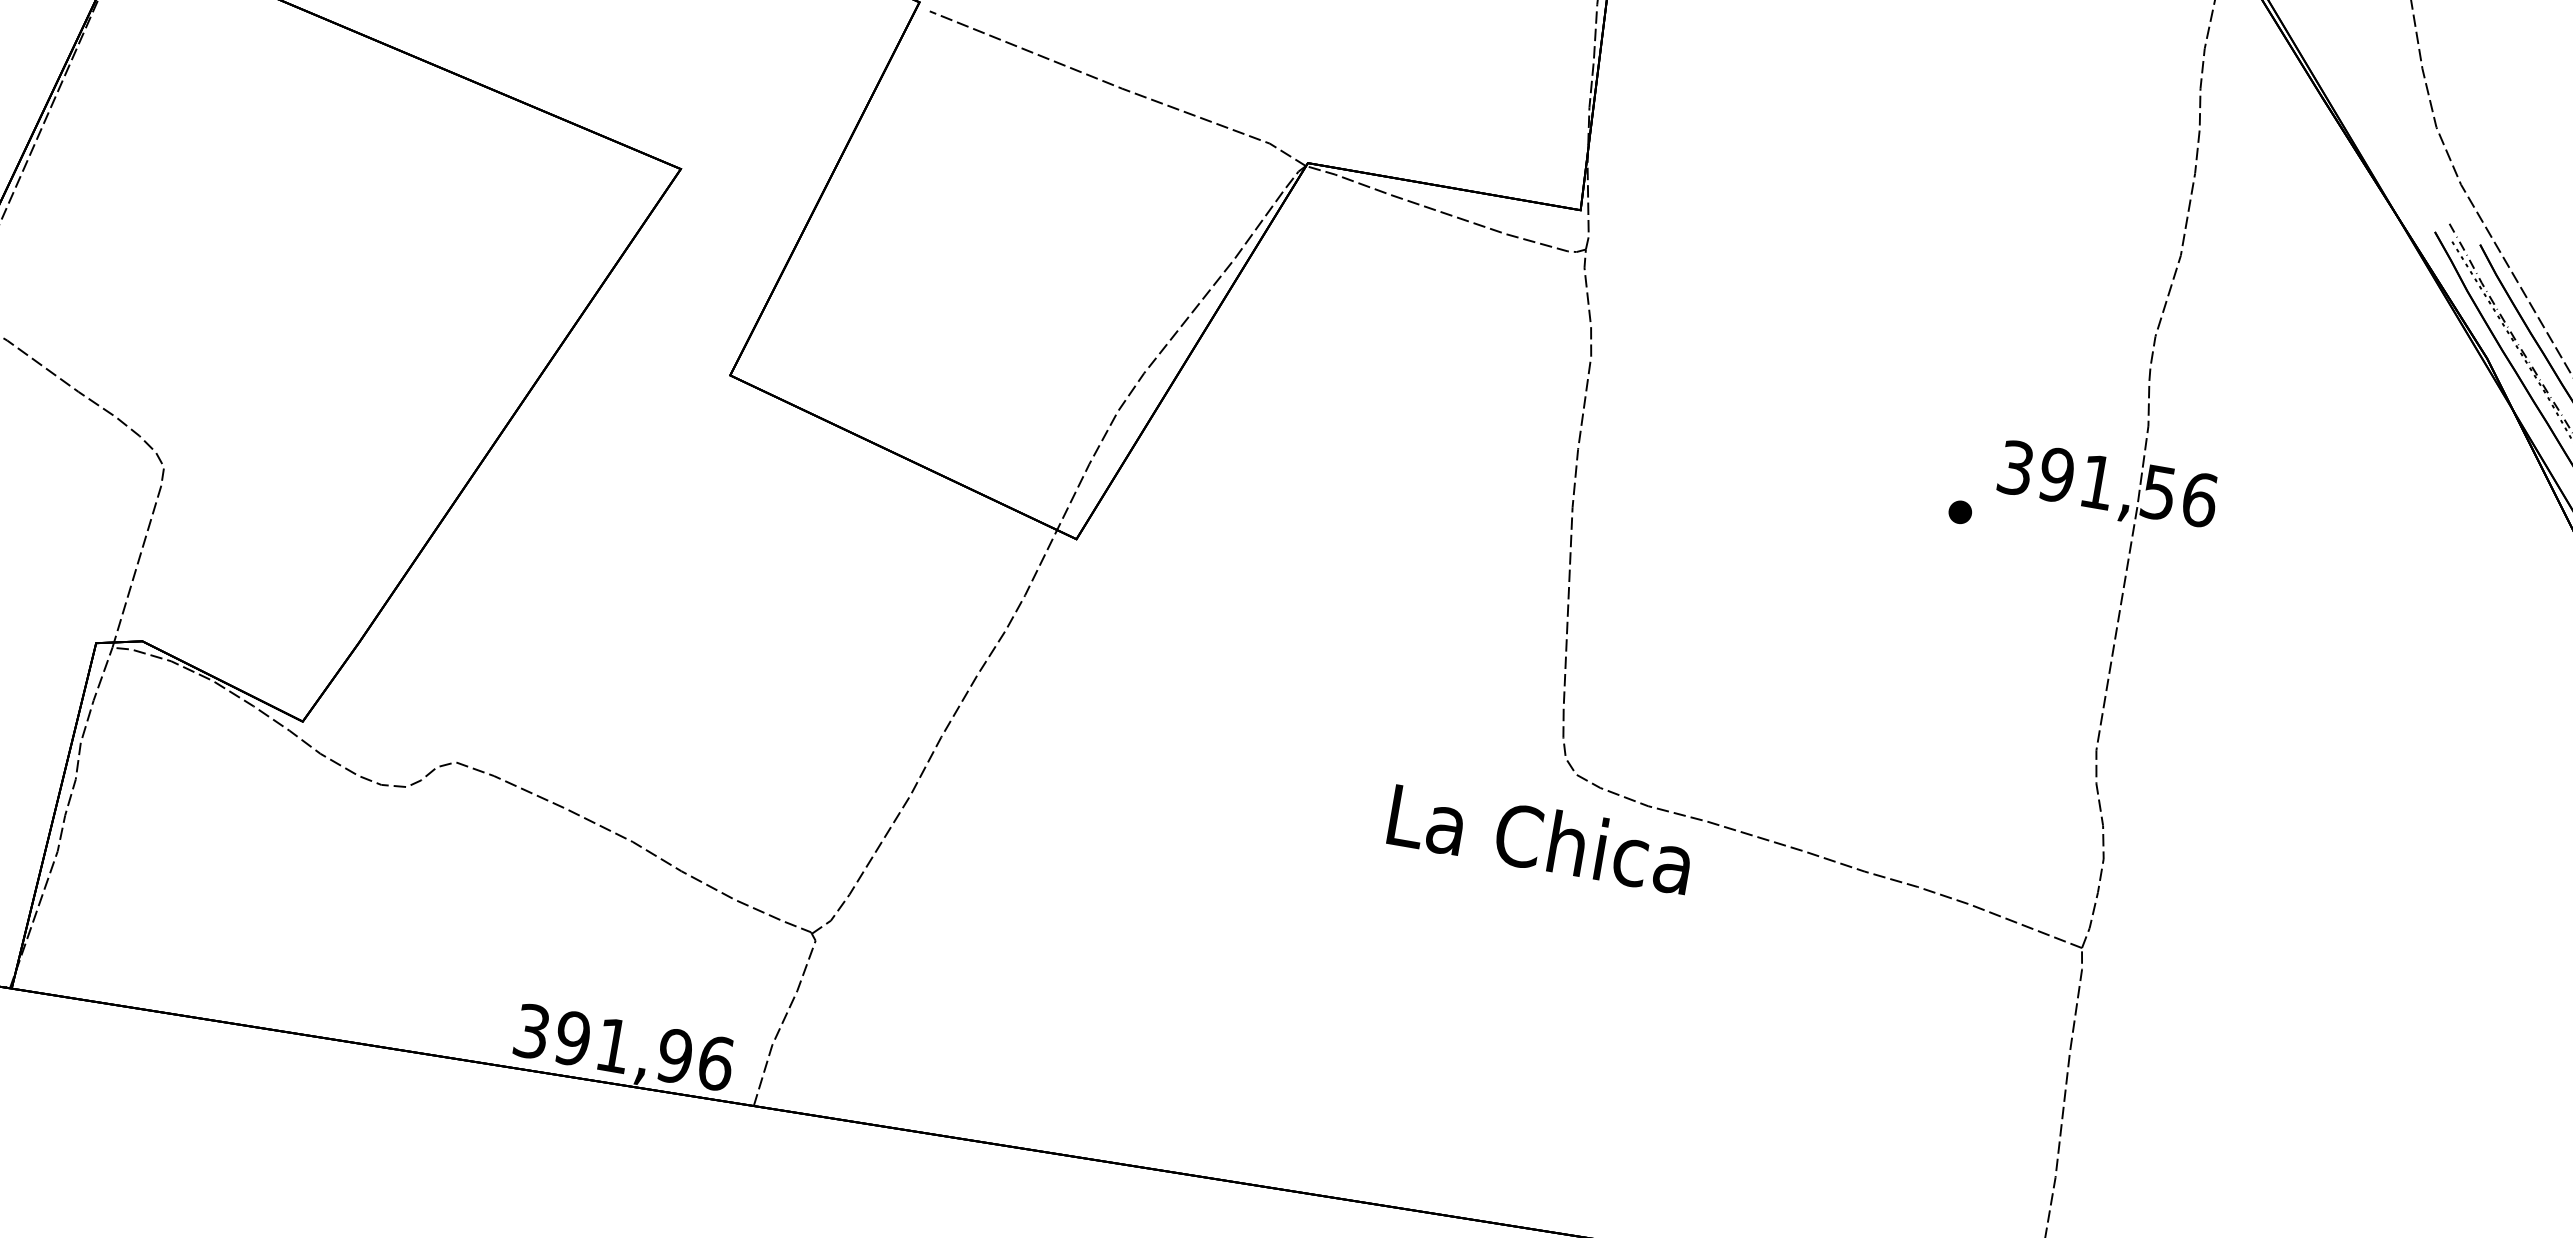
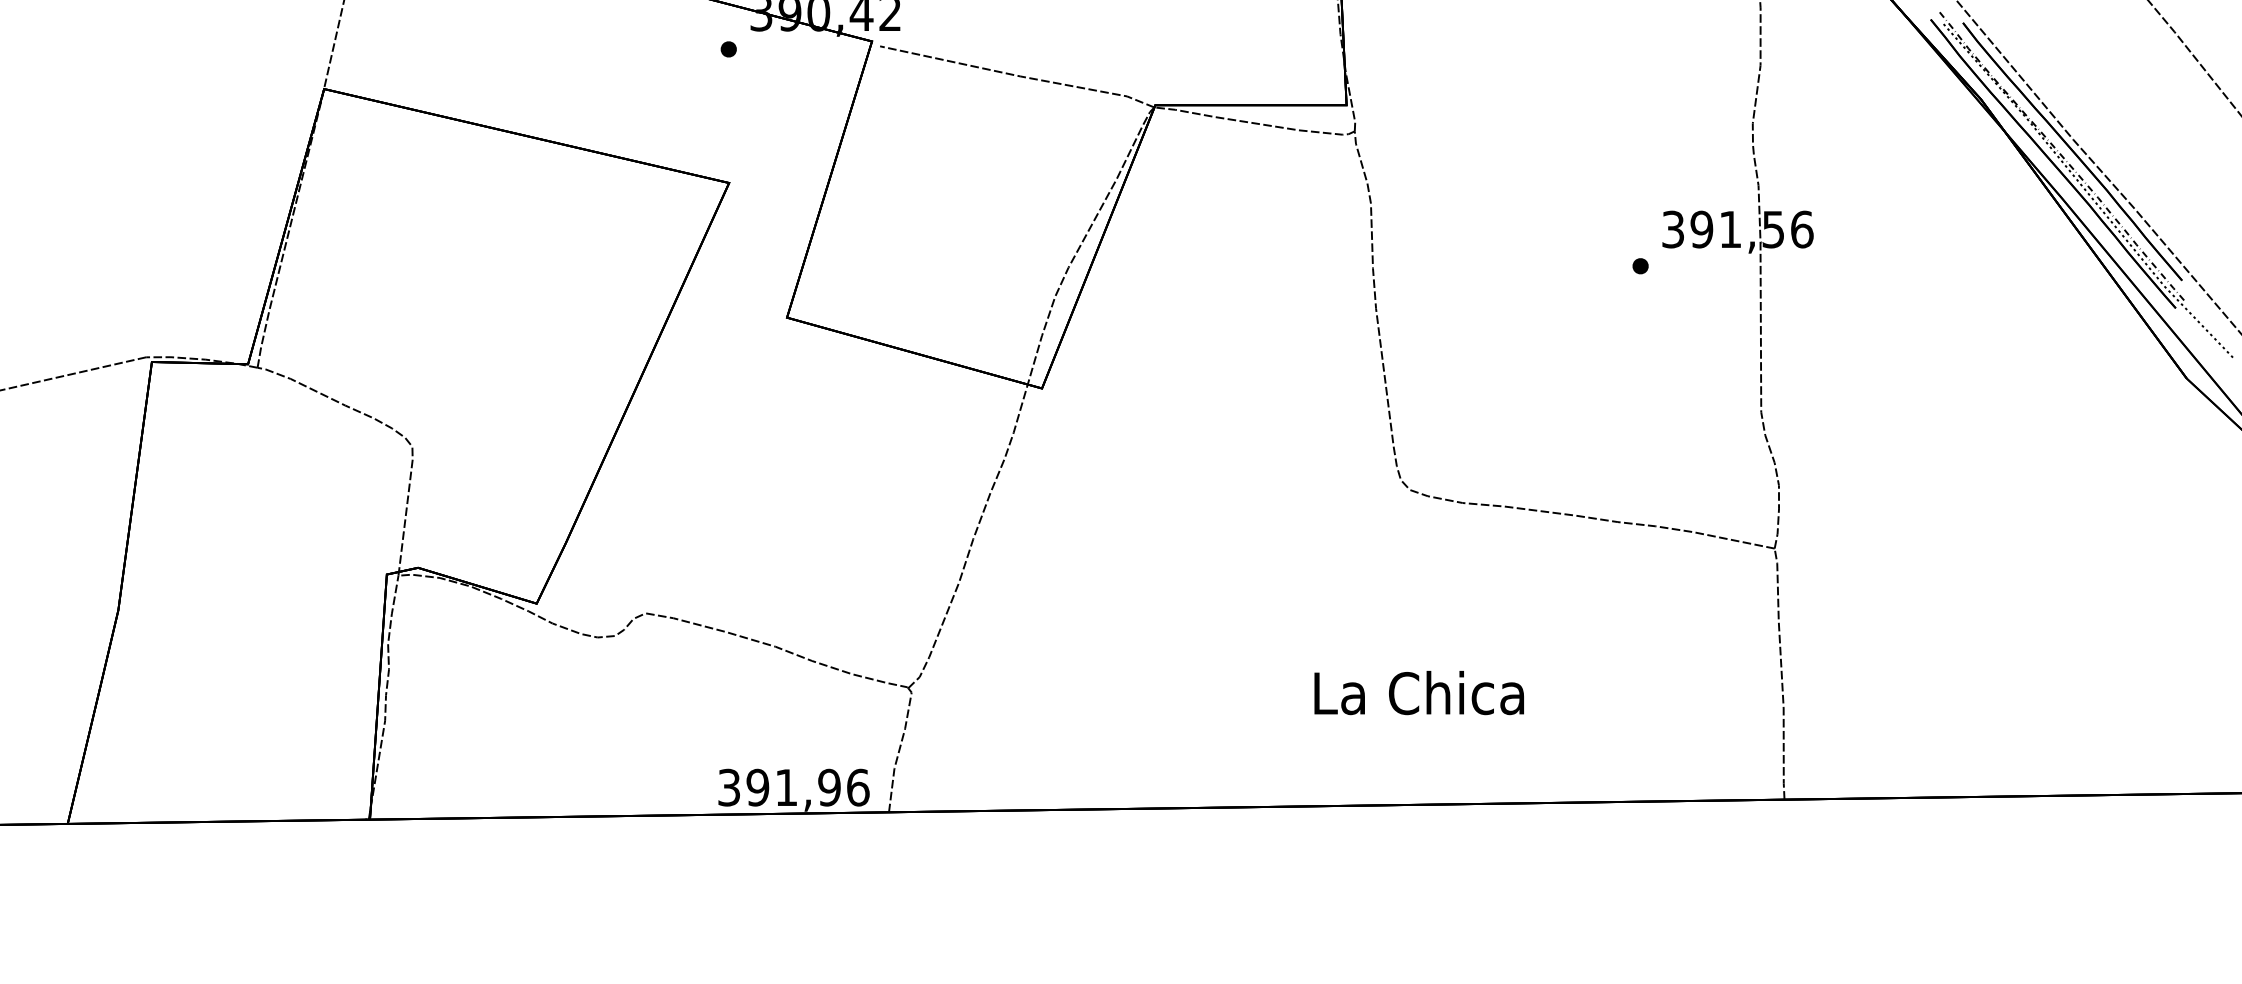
text: (1539, 839) -> (1418, 693), moved

